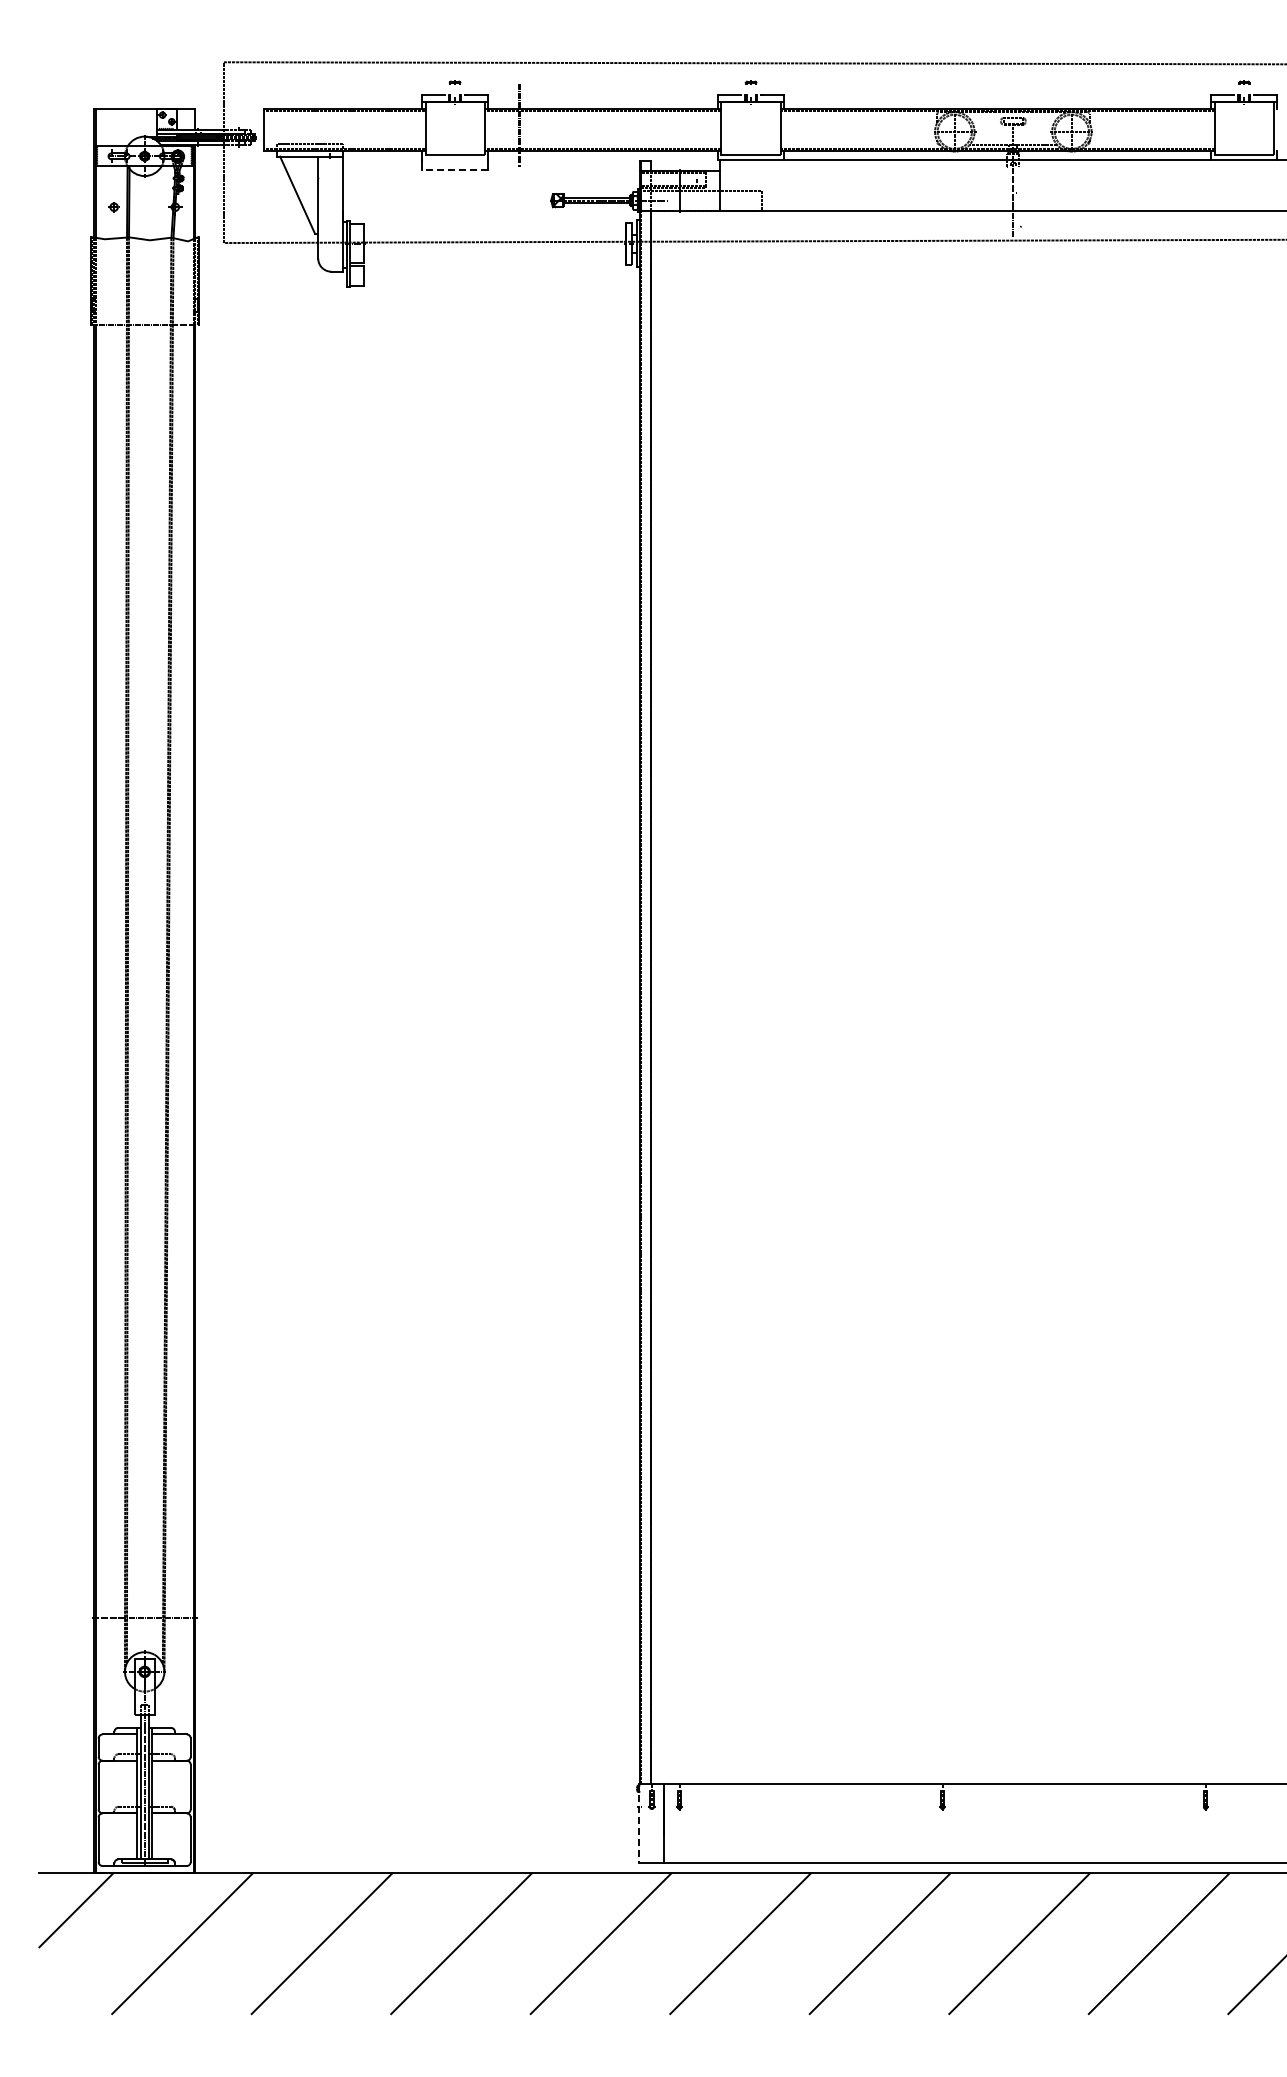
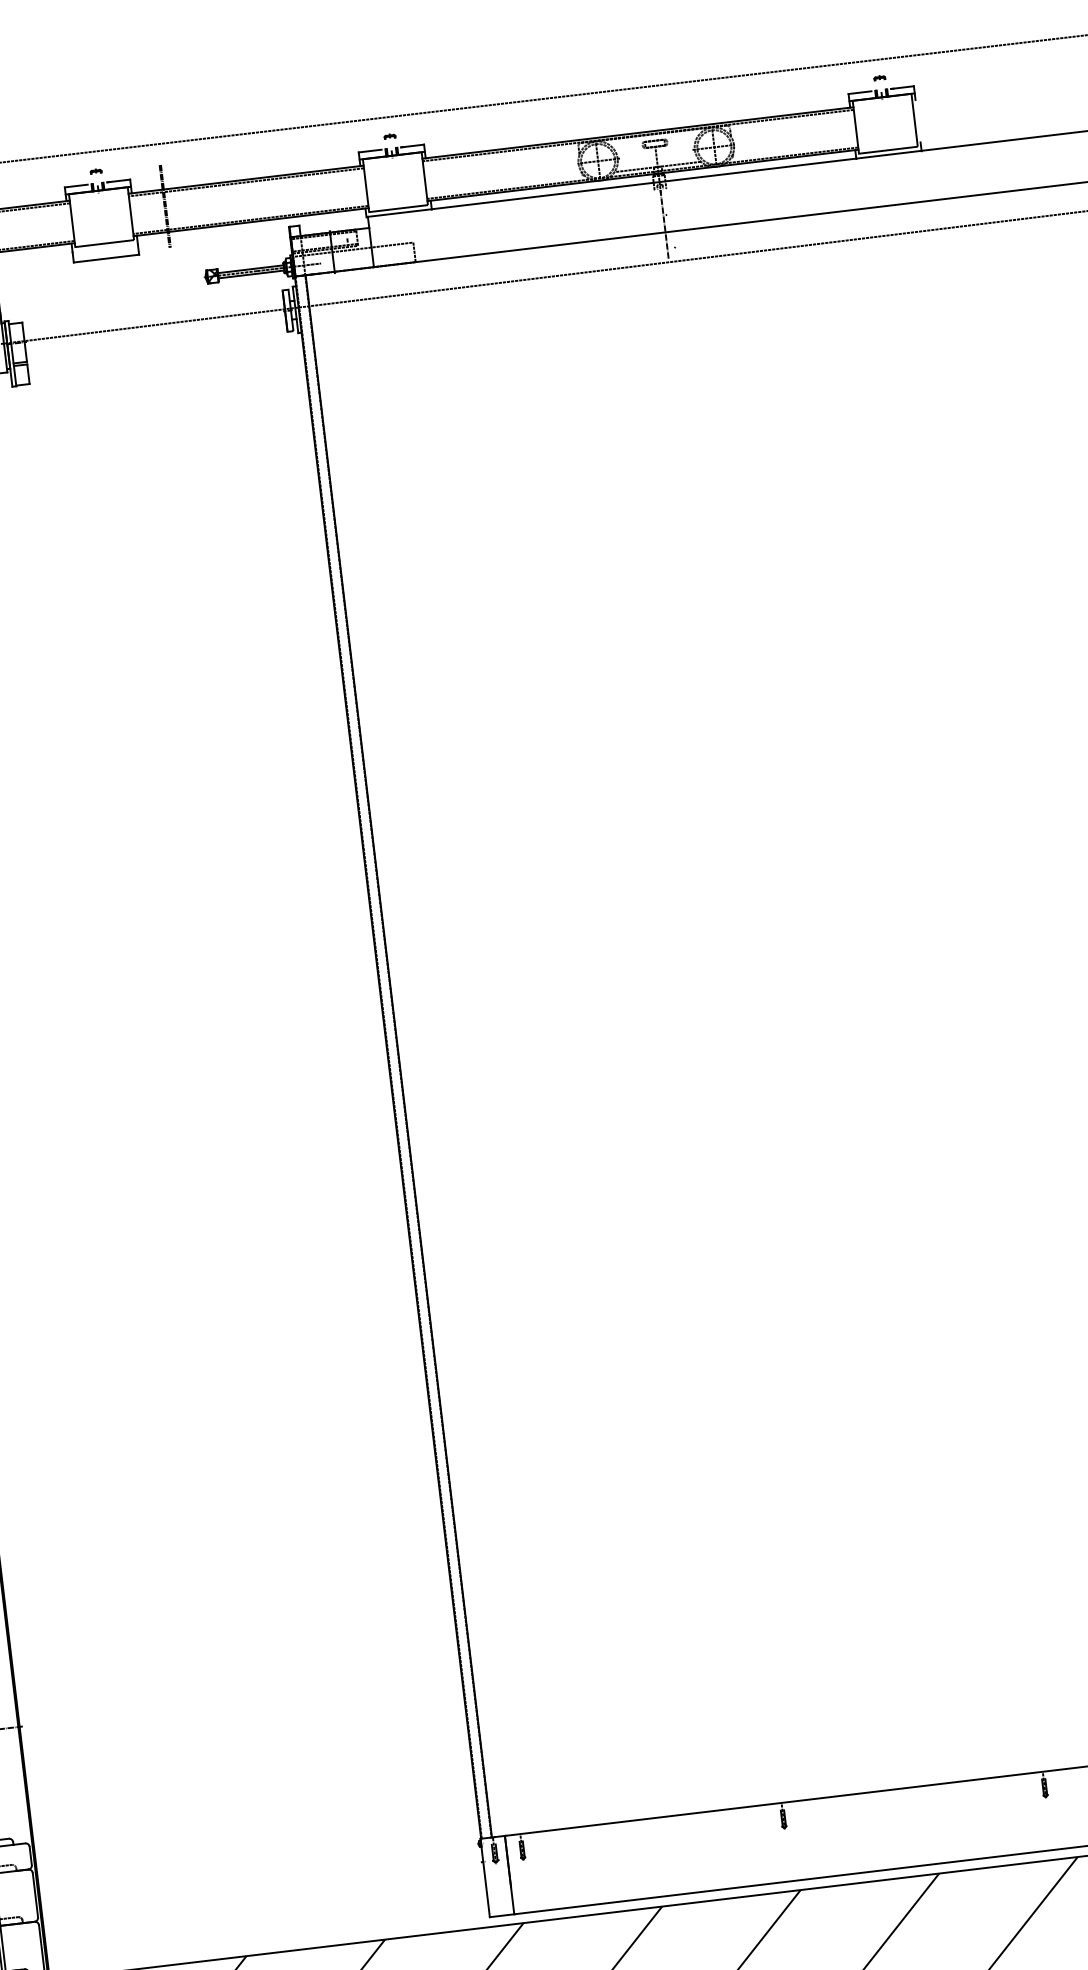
line: (455, 170) -> (106, 258), dashed -> solid
line: (639, 1823) -> (485, 1878), dashed -> solid

